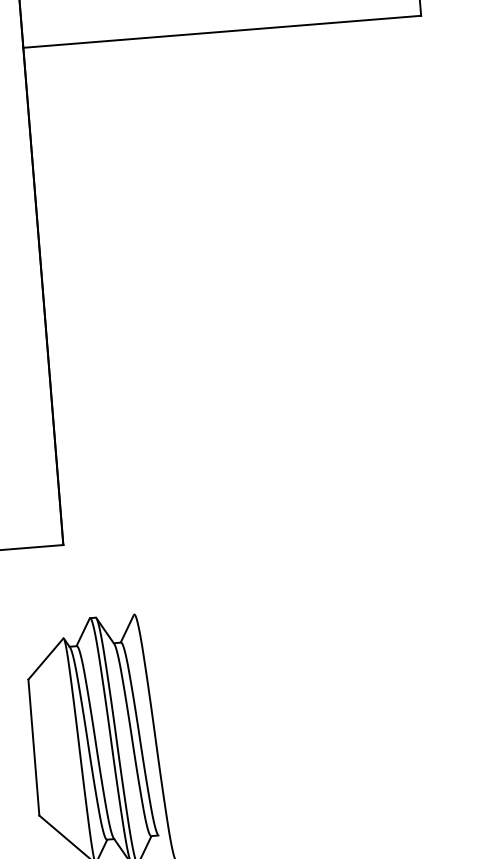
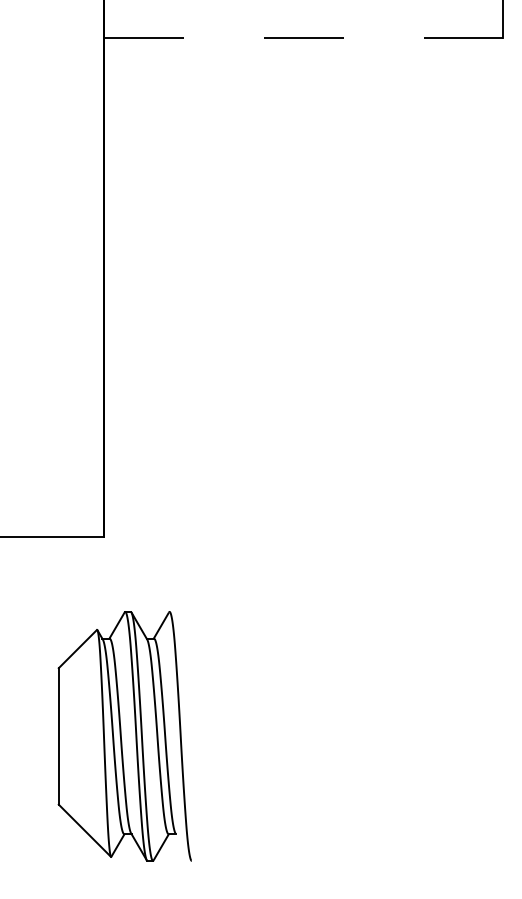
line: (221, 32) -> (303, 38), solid -> dashed

